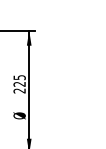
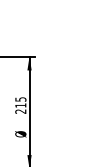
text: (19, 84) -> (20, 105), 225 -> 215

